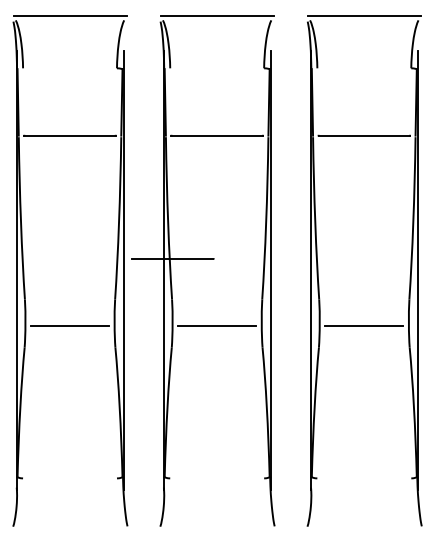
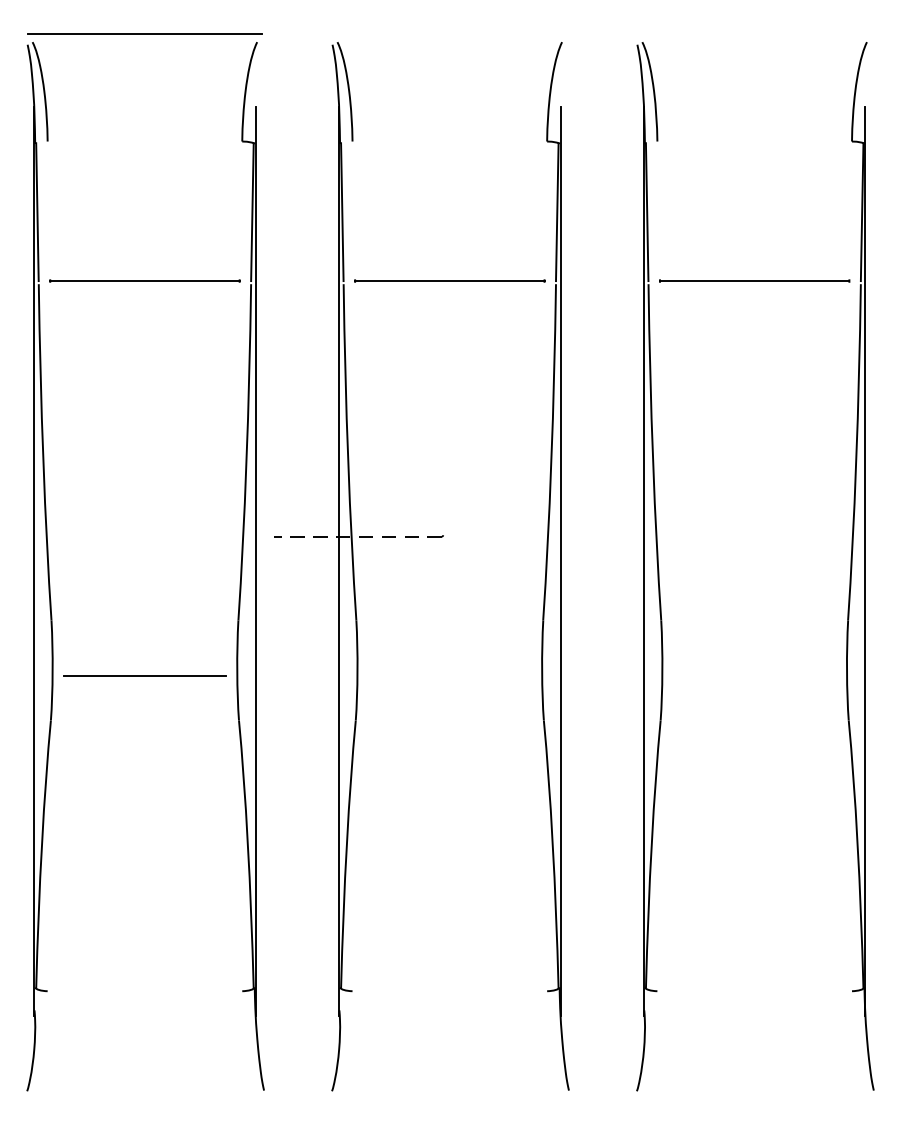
line: (216, 16) -> (448, 34), removed
line: (363, 16) -> (753, 34), removed
line: (172, 258) -> (357, 535), solid -> dashed
line: (217, 326) -> (450, 676), removed
line: (364, 326) -> (755, 676), removed

